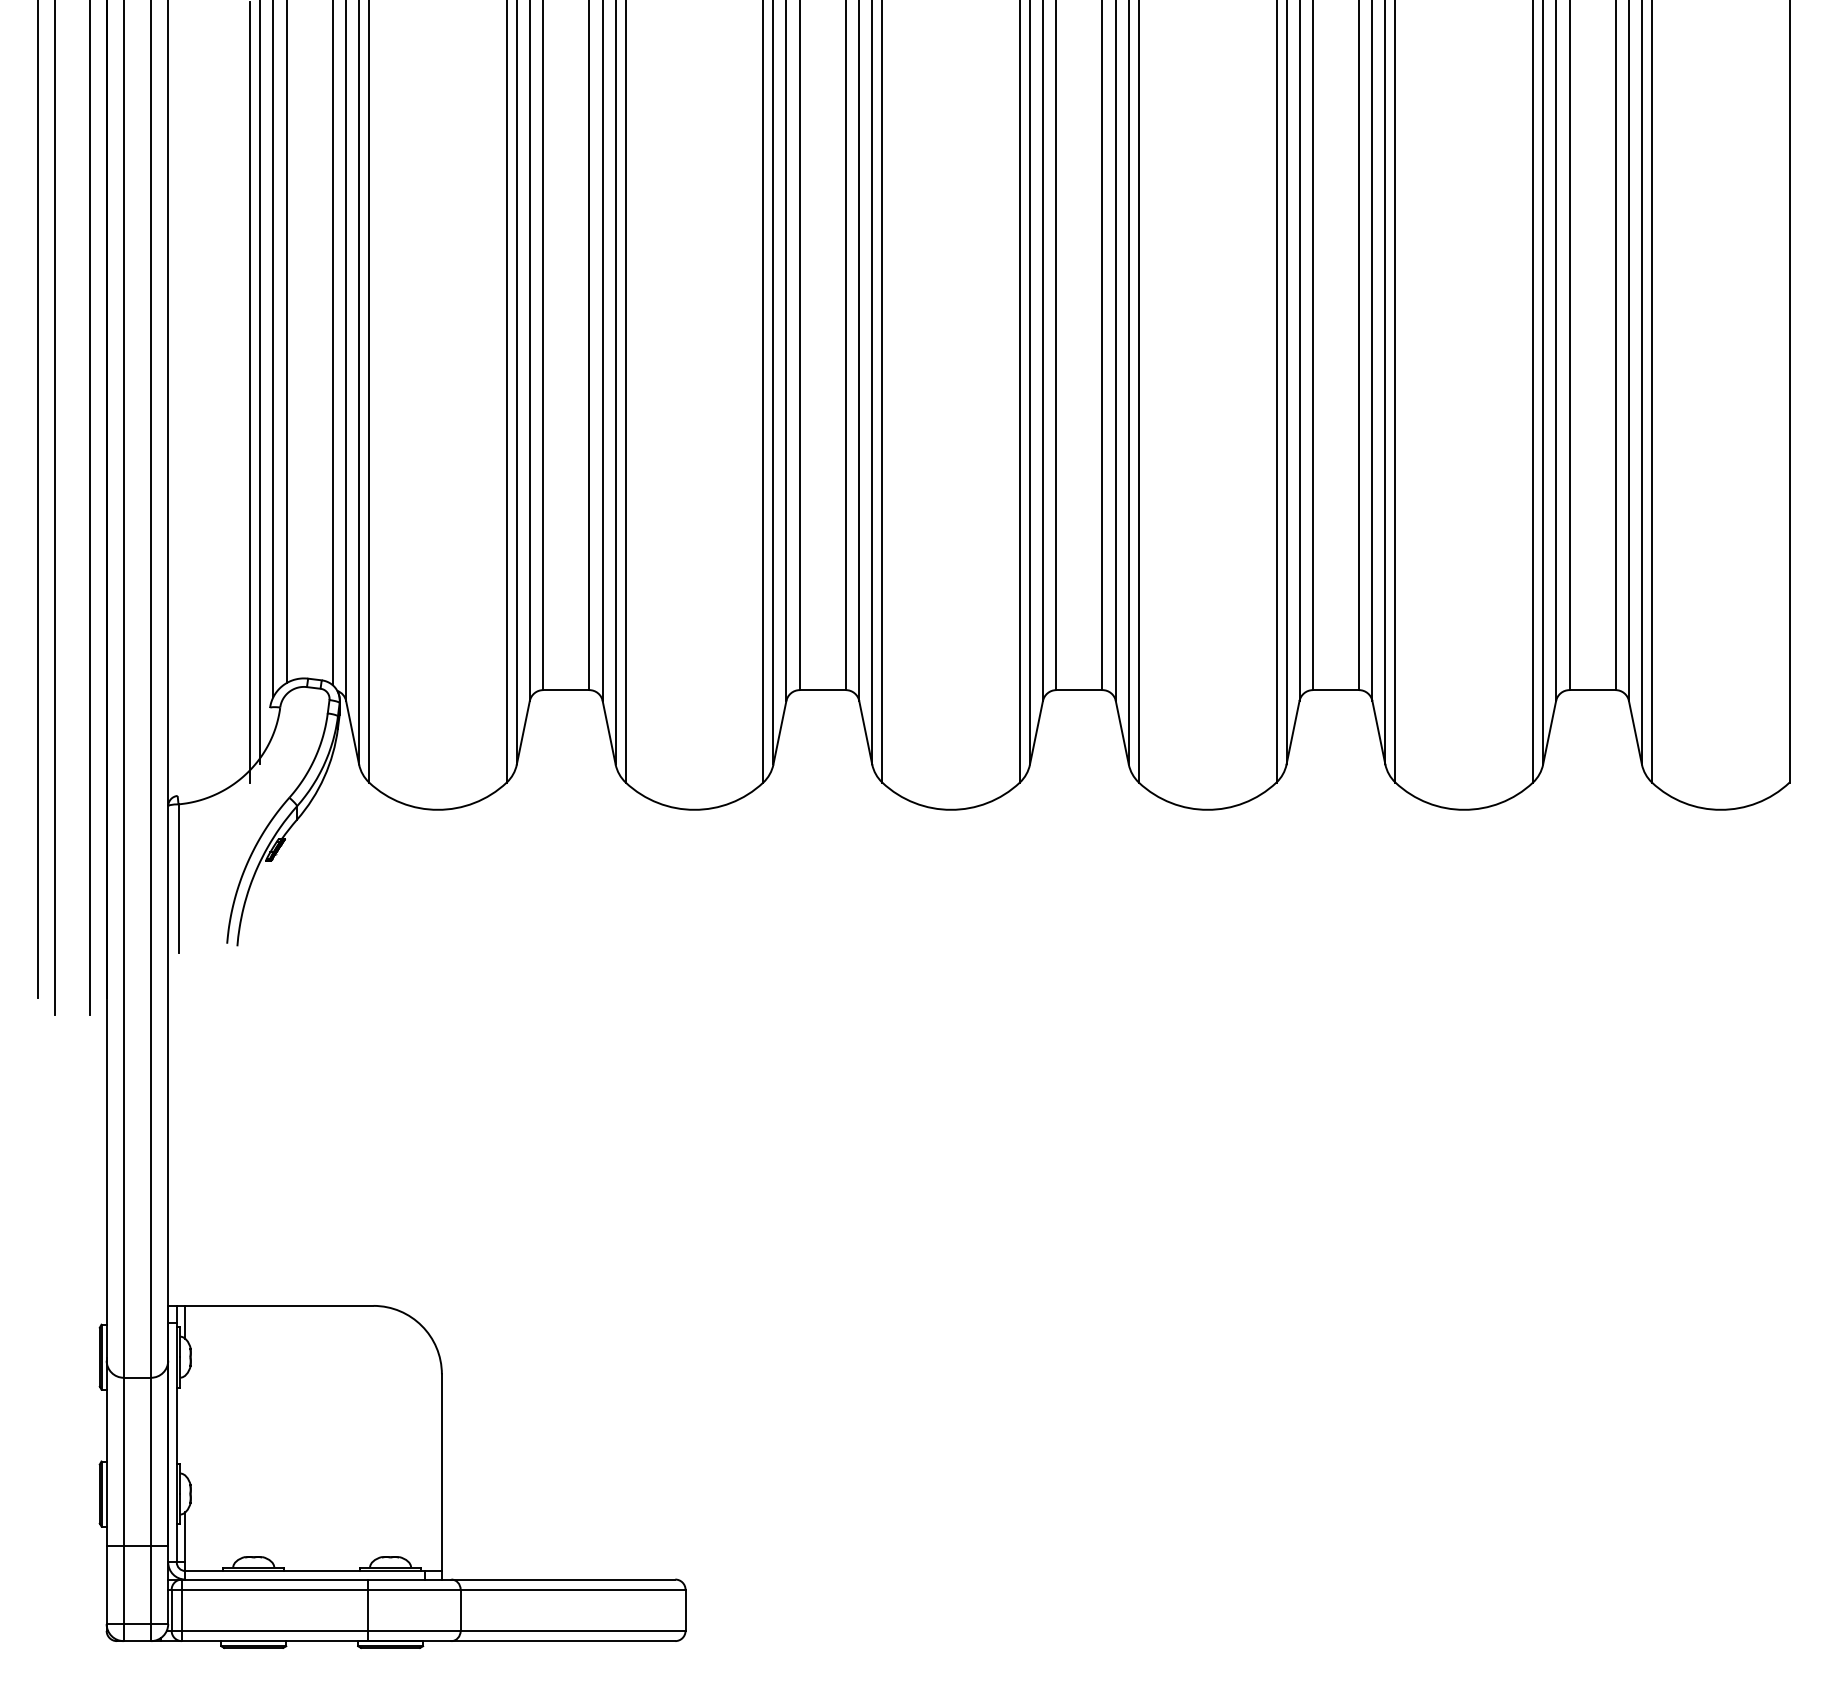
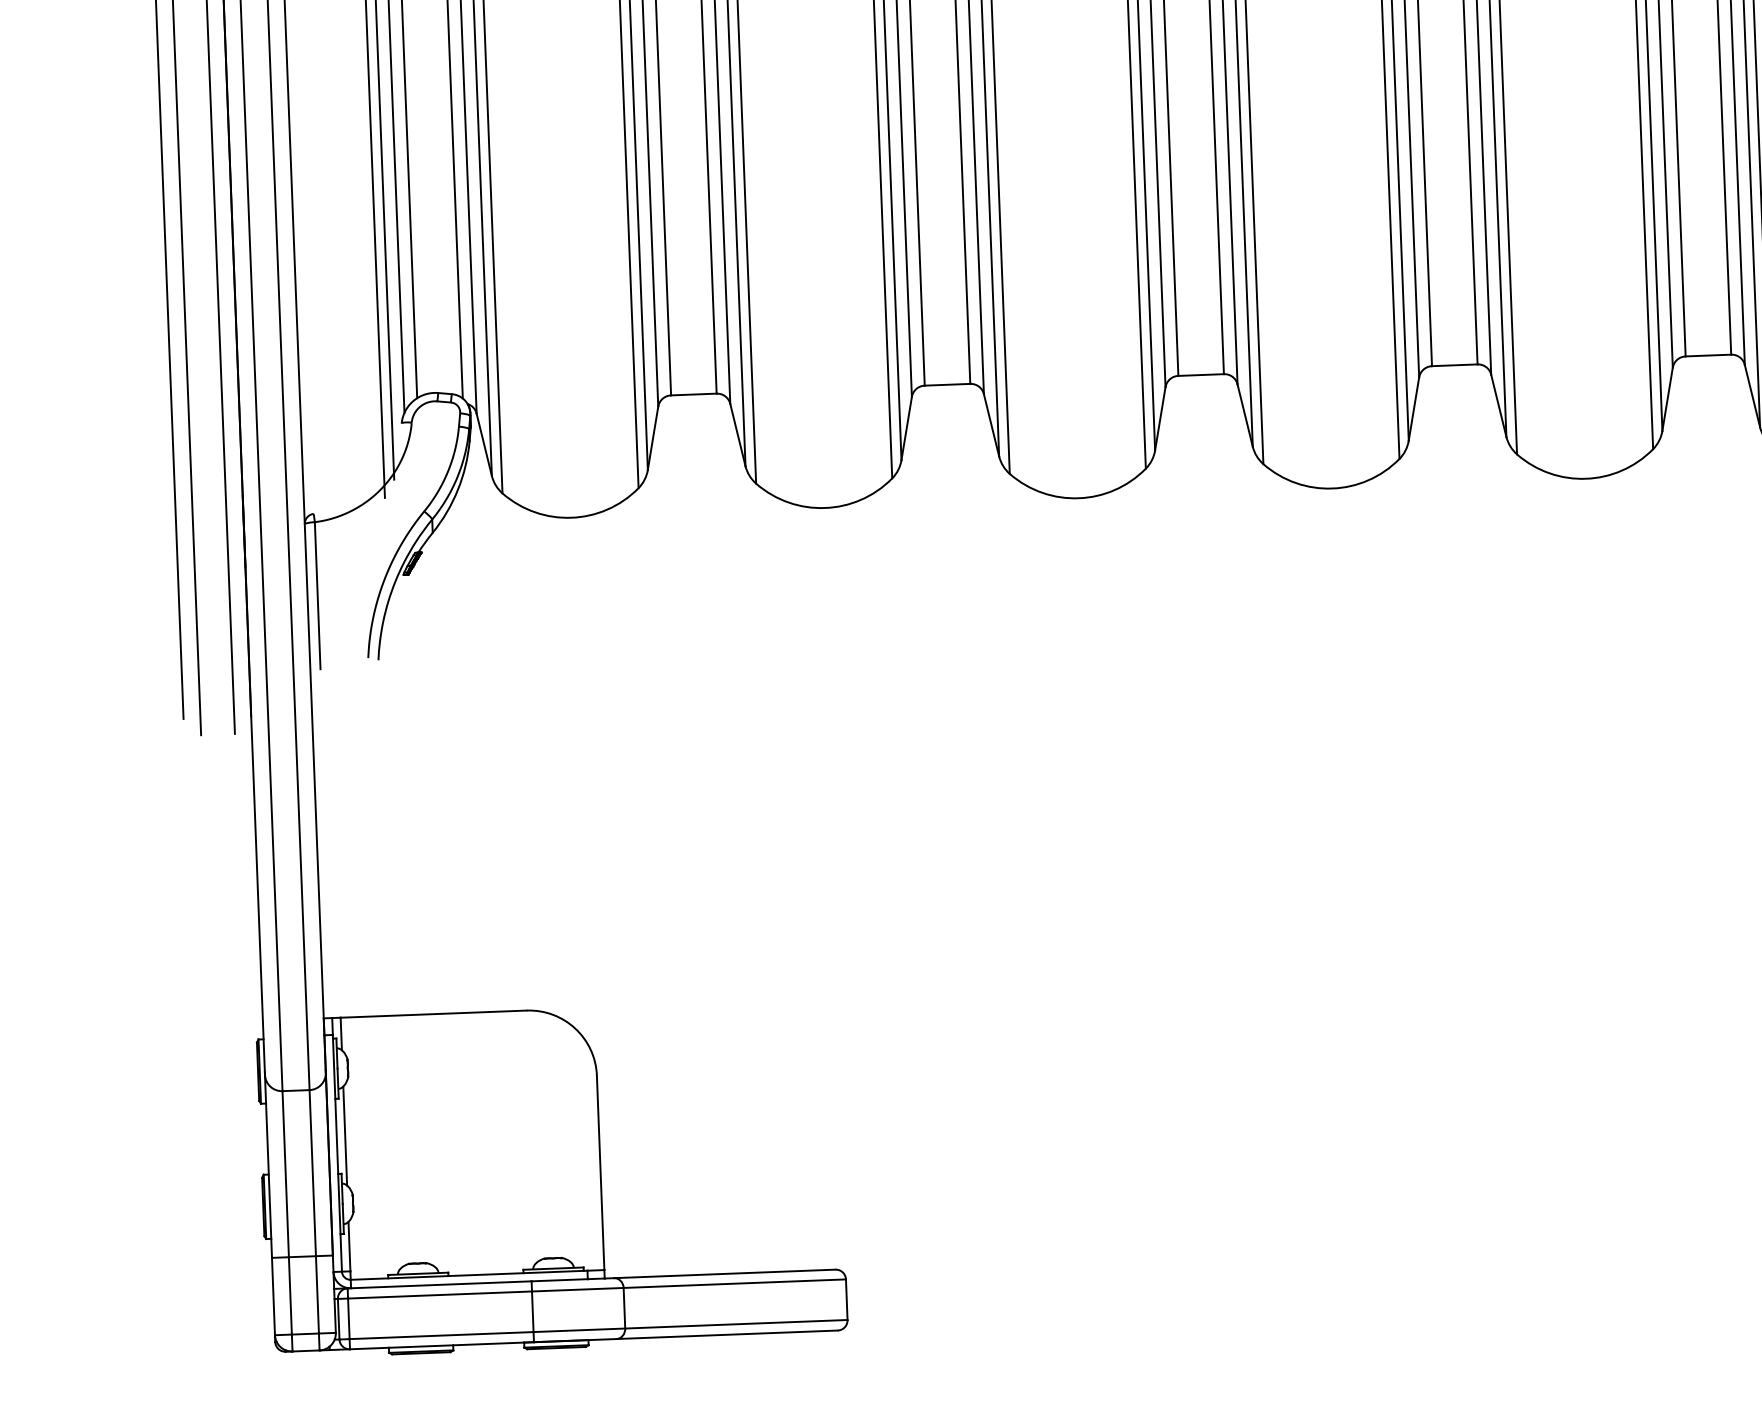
line: (185, 1425) -> (345, 1135), added

